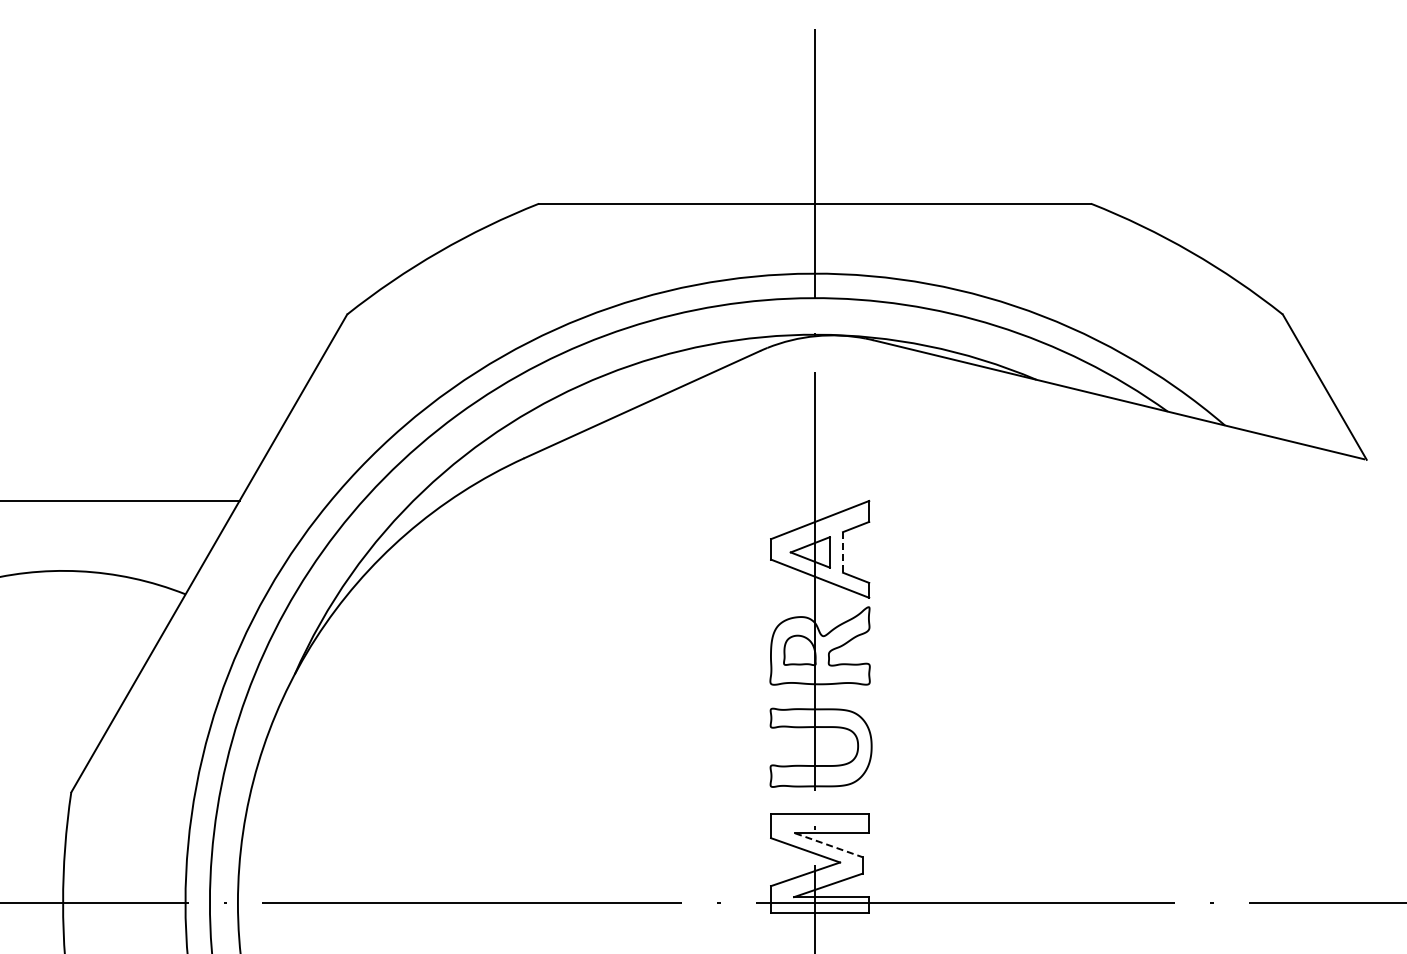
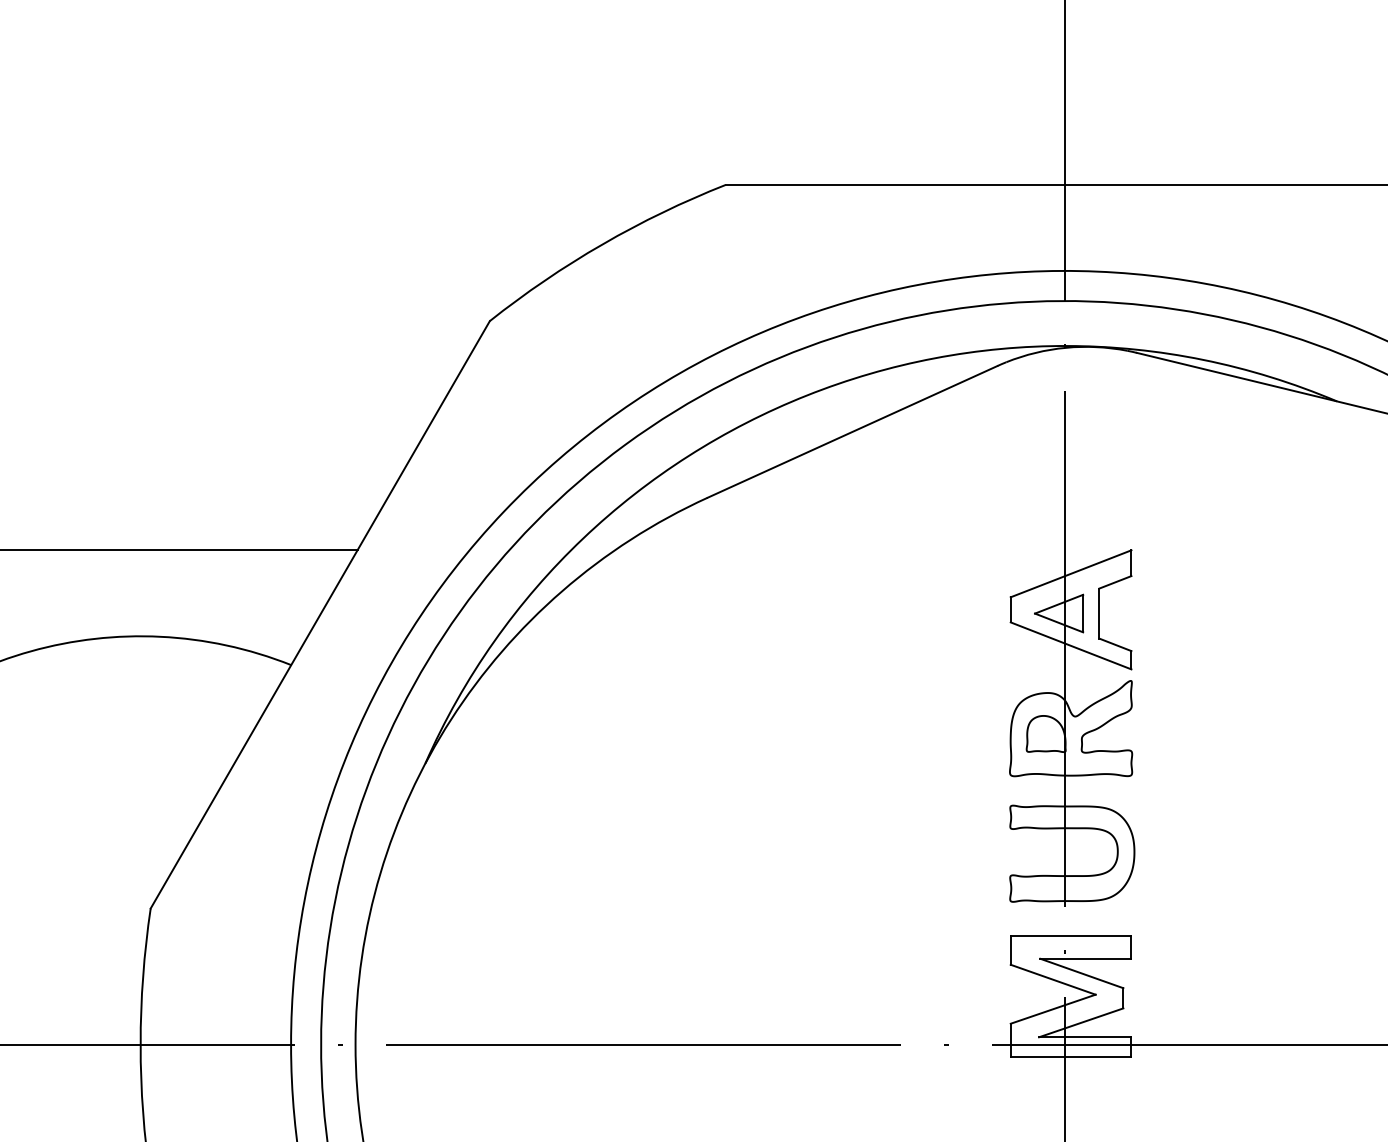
line: (843, 552) -> (1099, 613), dashed -> solid
line: (828, 845) -> (1081, 973), dashed -> solid

